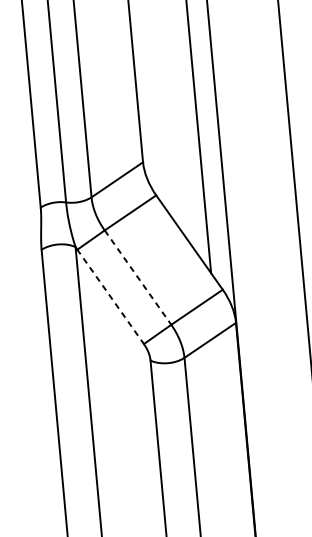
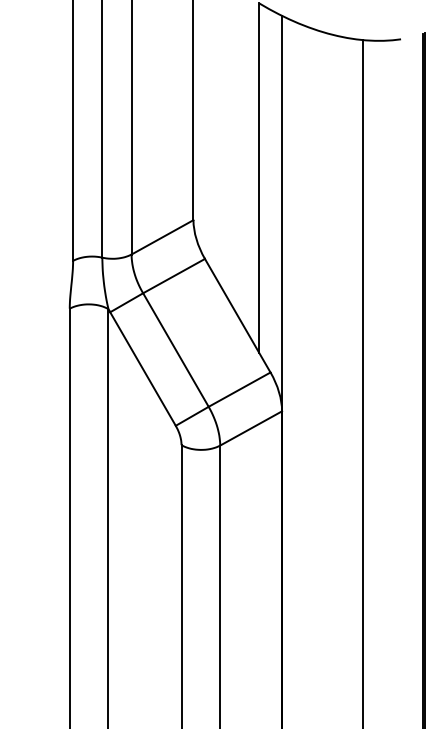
line: (137, 278) -> (175, 350), dashed -> solid
line: (110, 296) -> (142, 368), dashed -> solid

